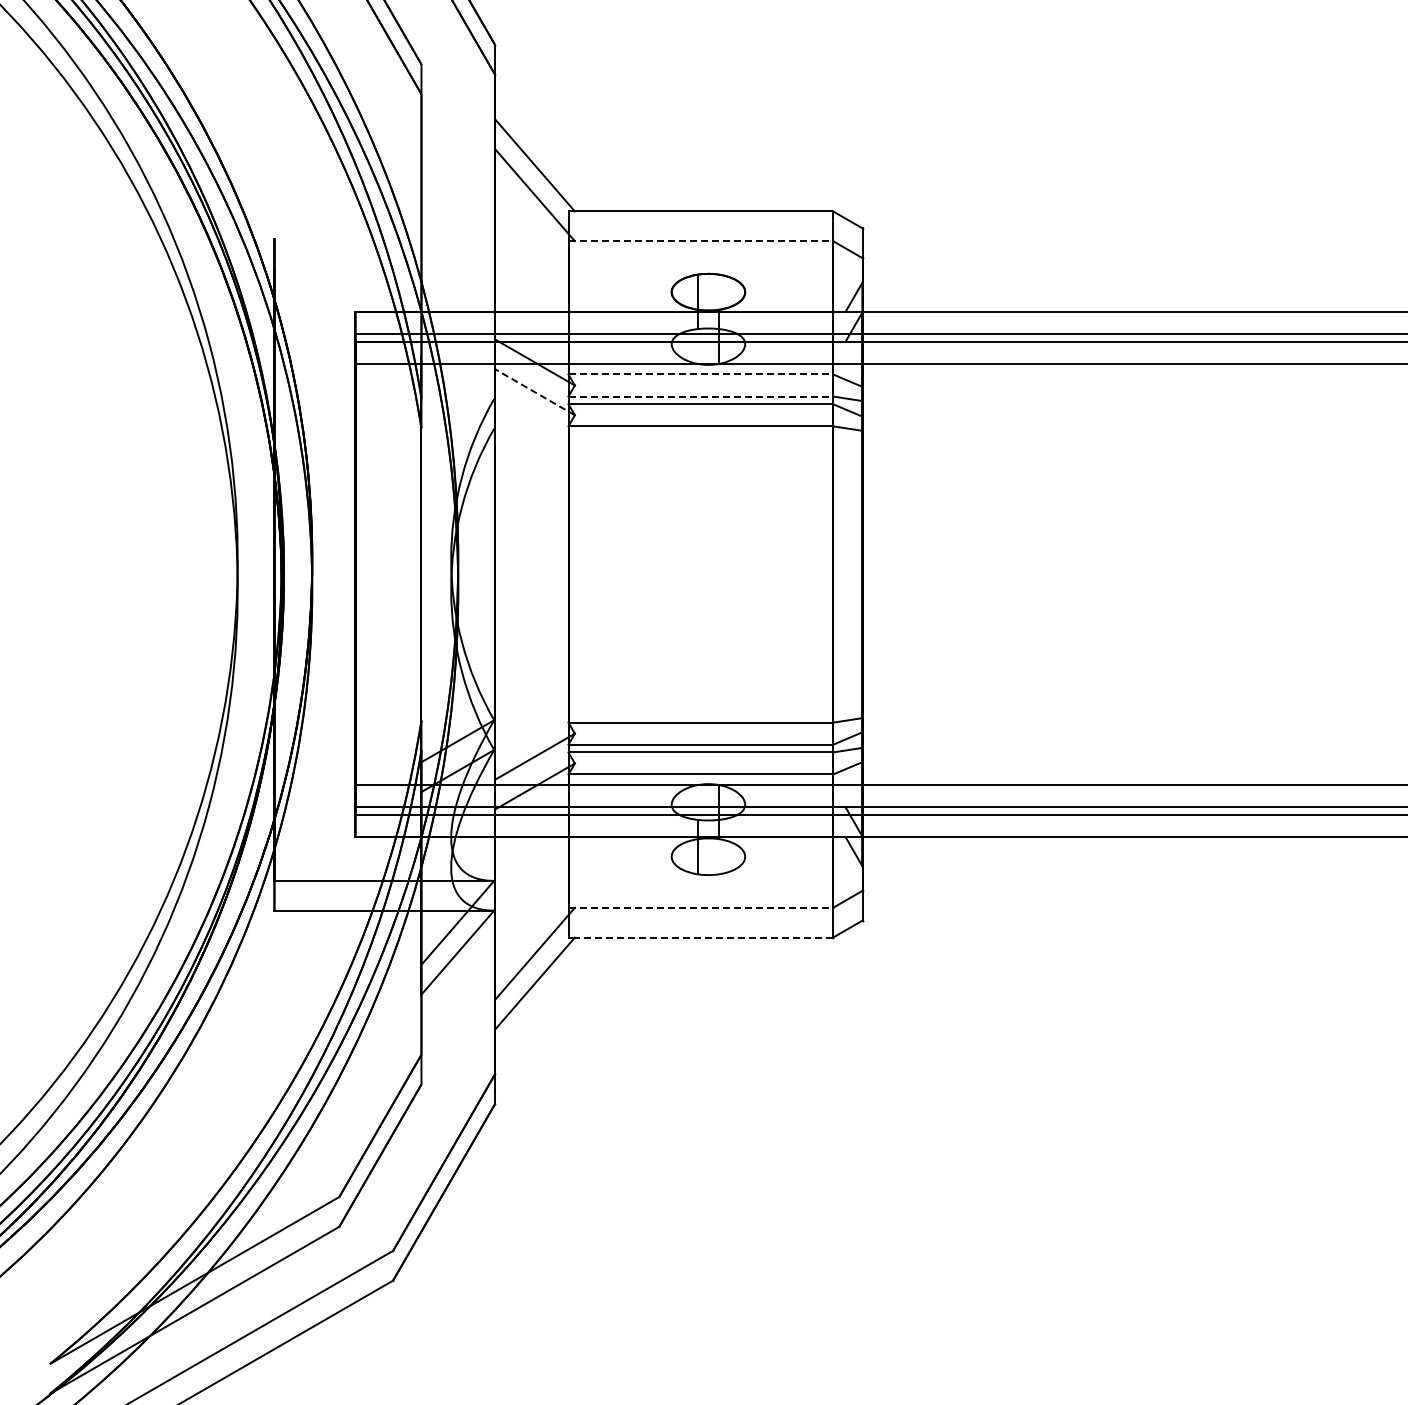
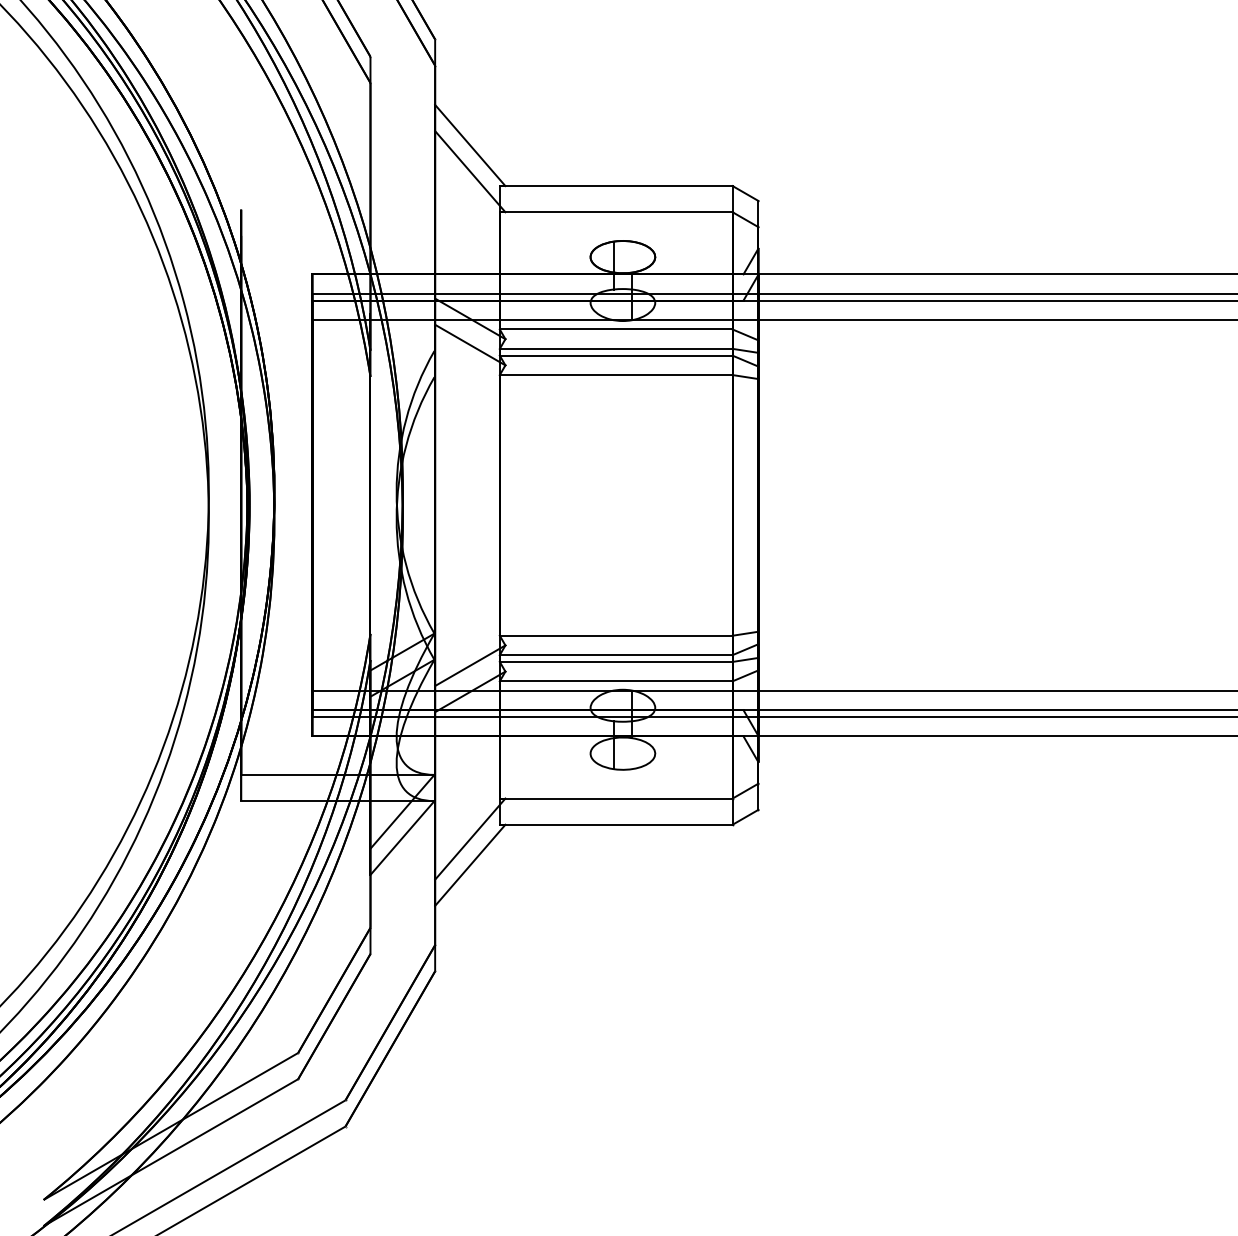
line: (701, 241) -> (616, 212), dashed -> solid
line: (701, 374) -> (616, 329), dashed -> solid
line: (534, 391) -> (469, 344), dashed -> solid
line: (701, 396) -> (616, 348), dashed -> solid
line: (701, 907) -> (616, 798), dashed -> solid
line: (700, 937) -> (615, 824), dashed -> solid

